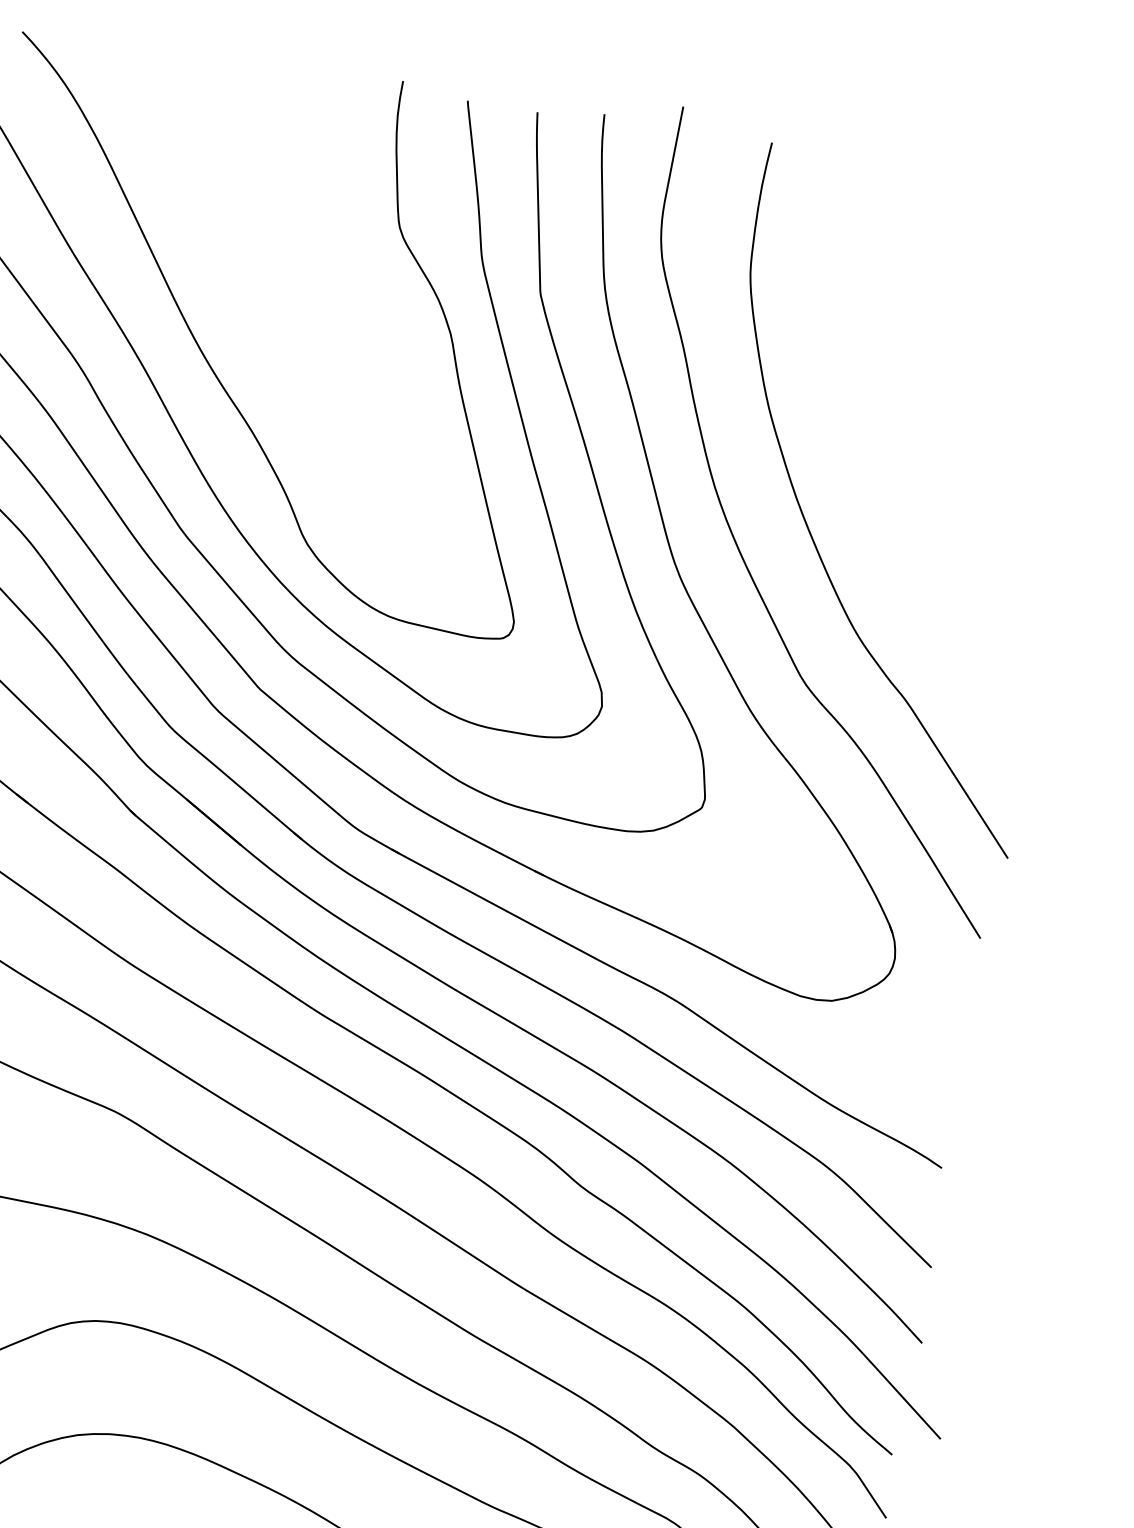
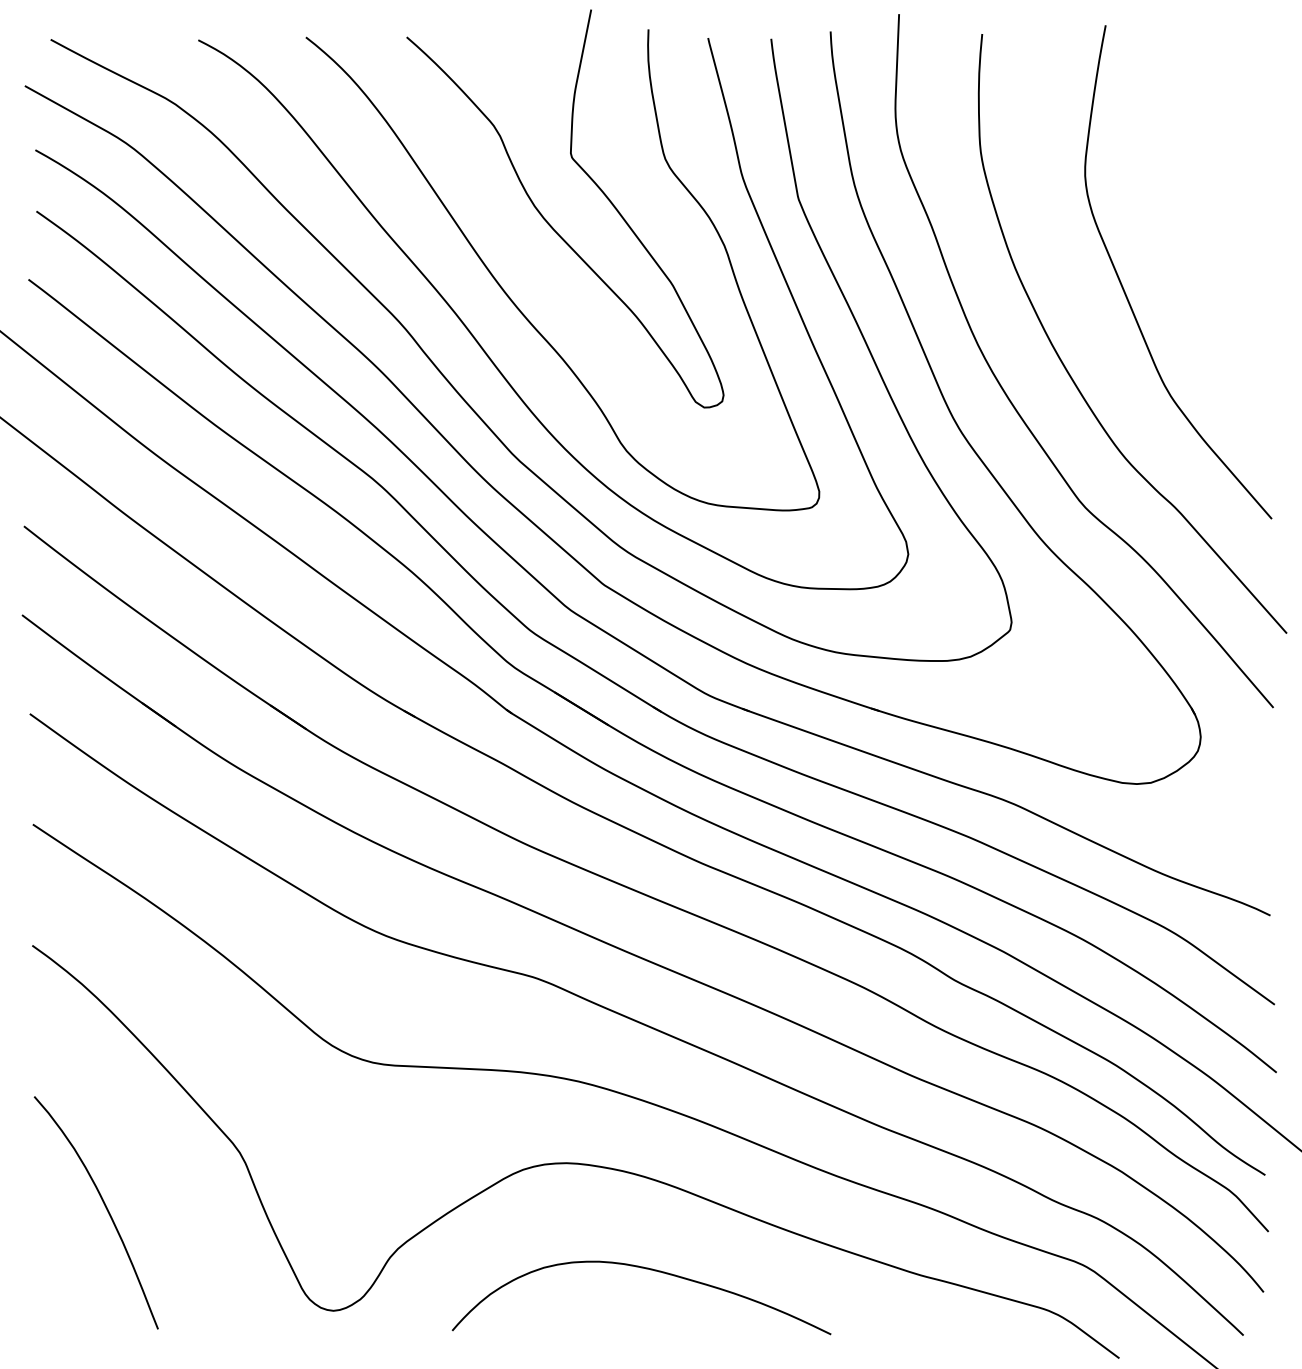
curve: (258, 275) -> (547, 220), added
curve: (887, 454) -> (1126, 293), added

